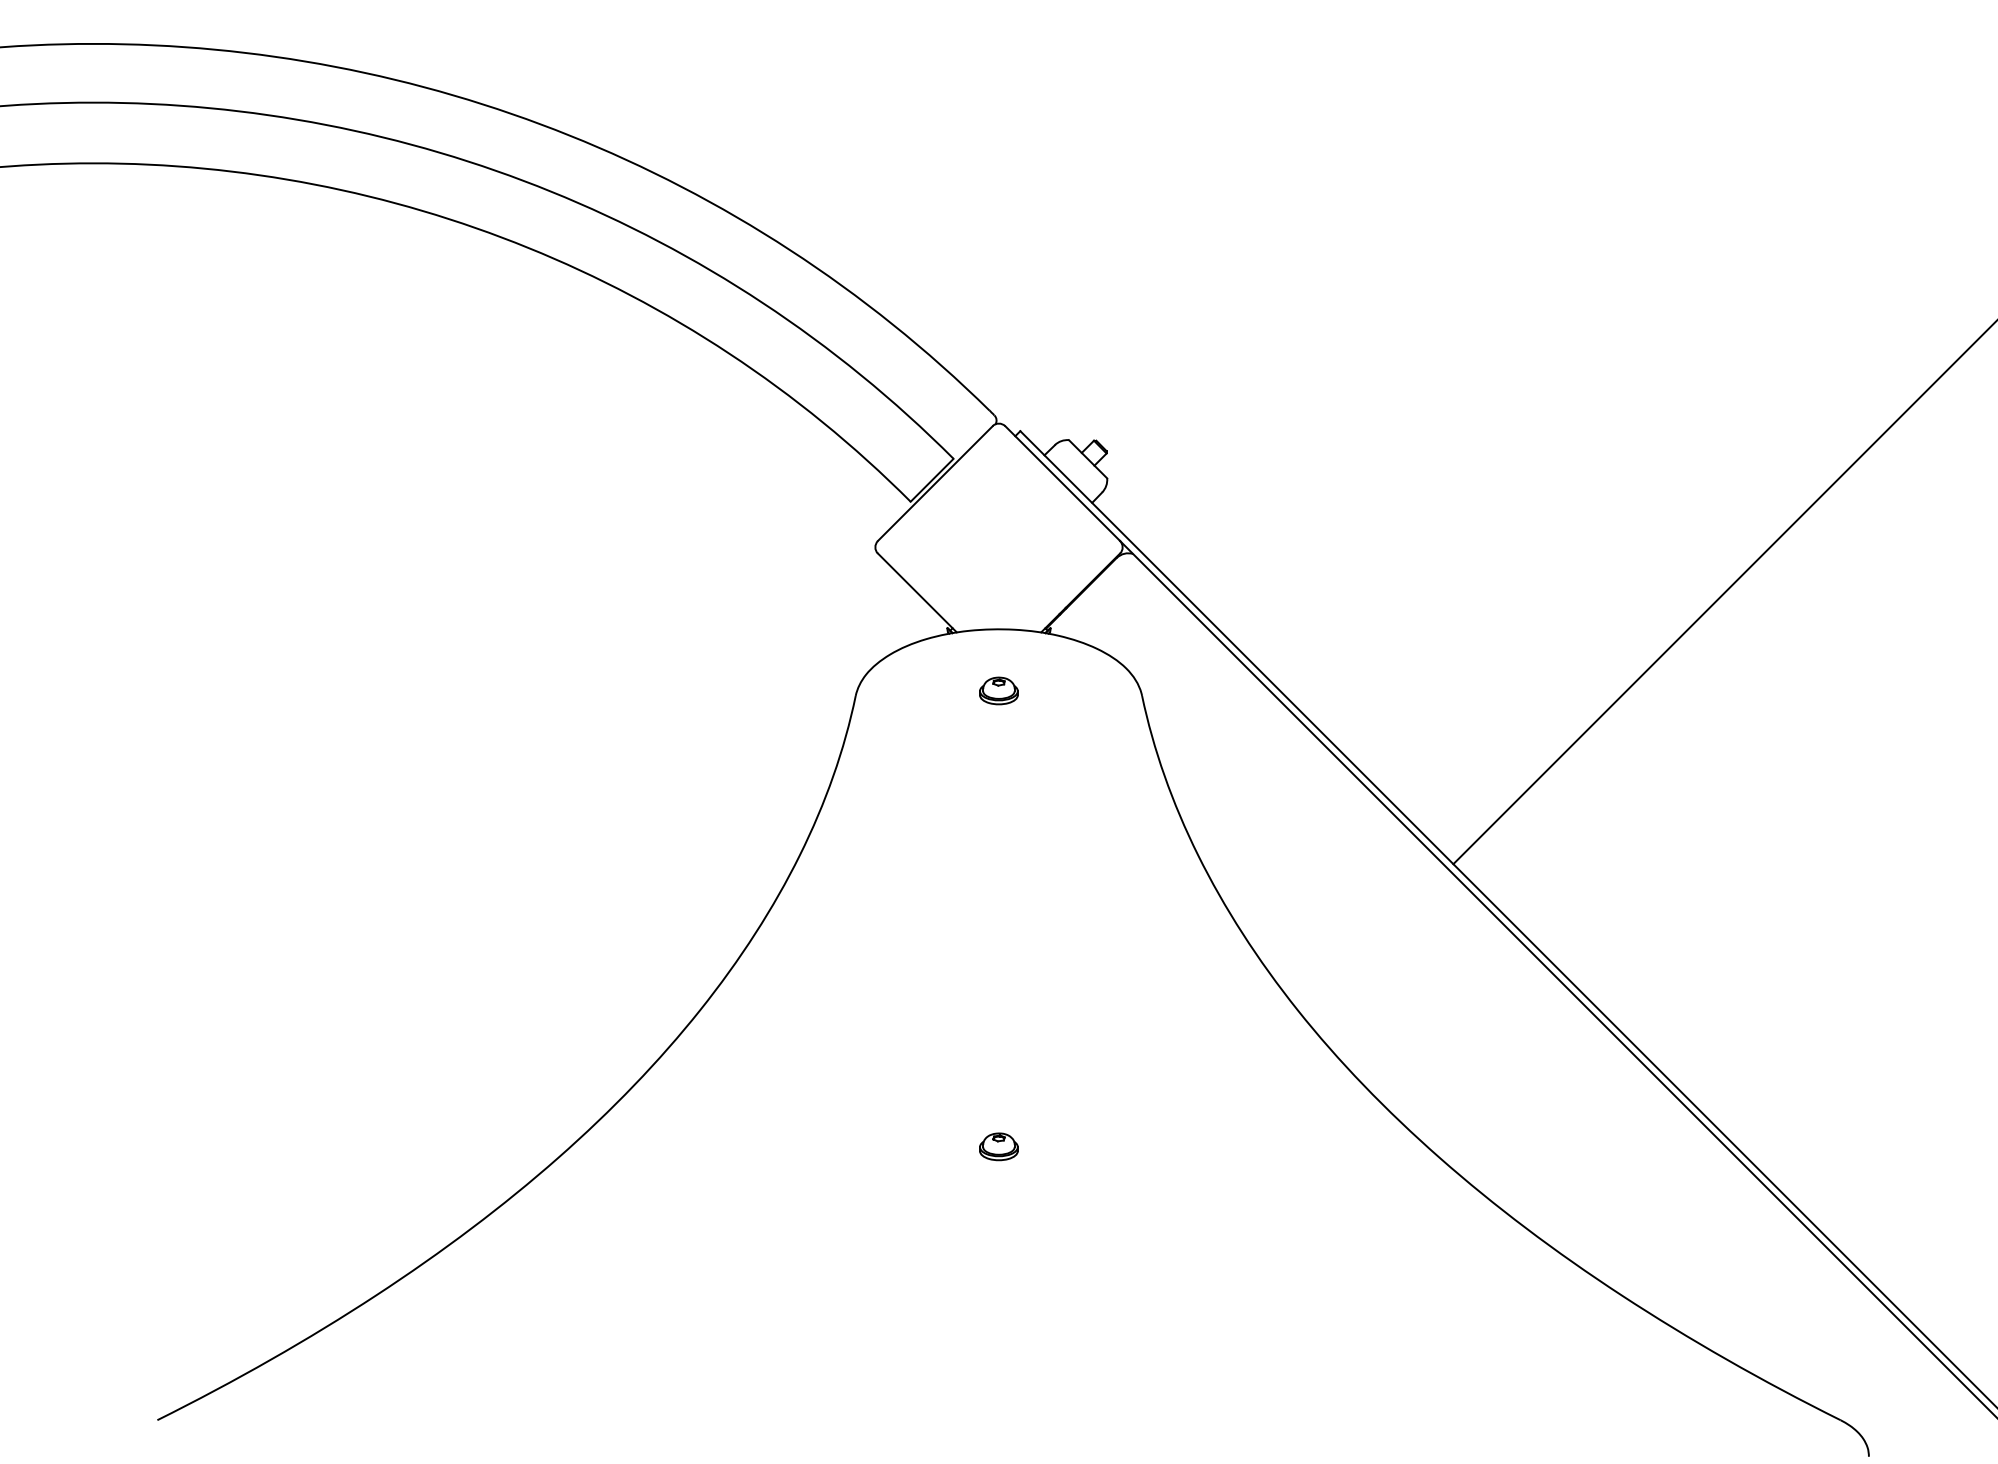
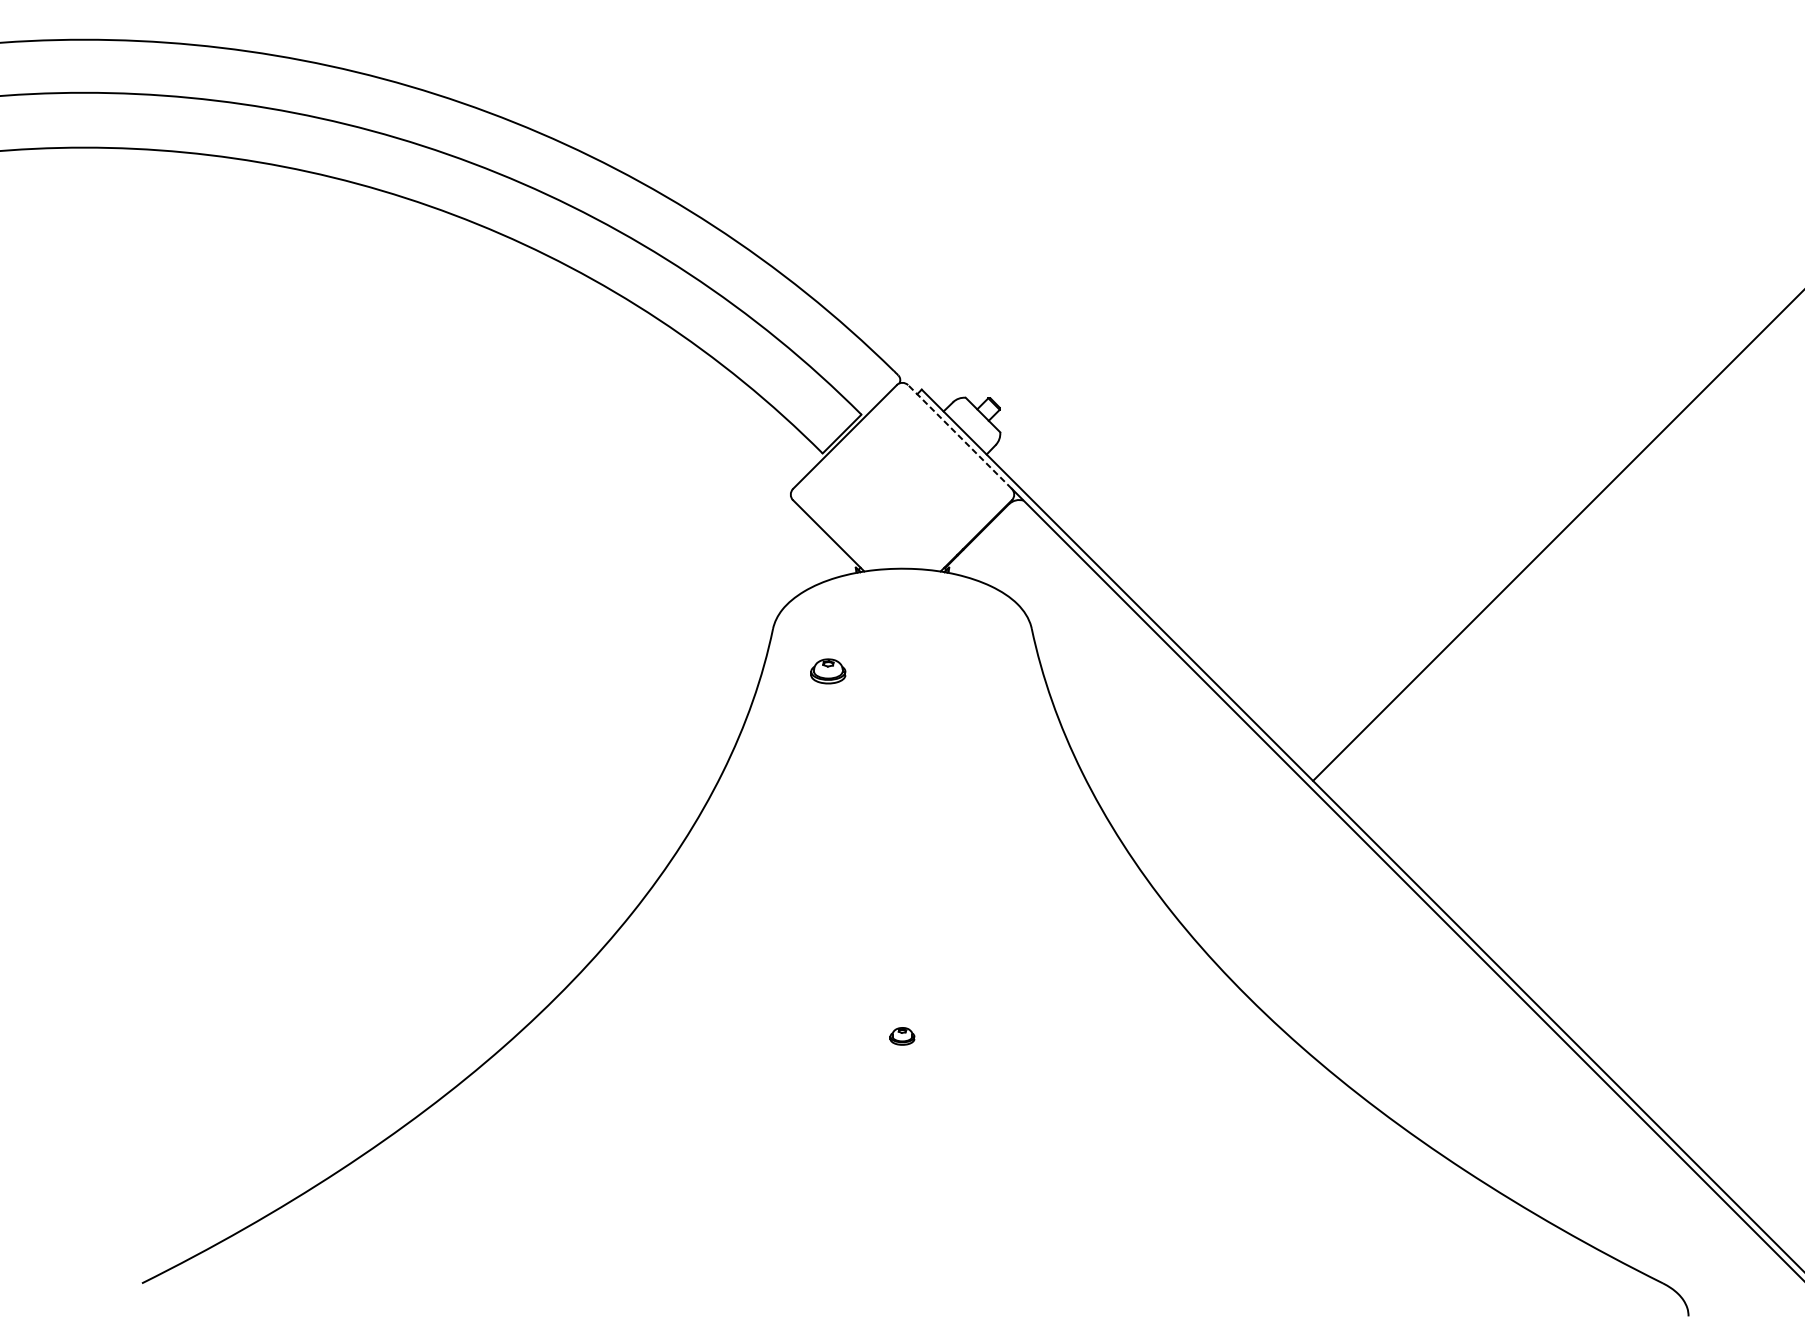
line: (1062, 483) -> (959, 436), solid -> dashed
part: (998, 690) -> (827, 670), moved
part: (998, 1146) -> (902, 1036), size x0.7

